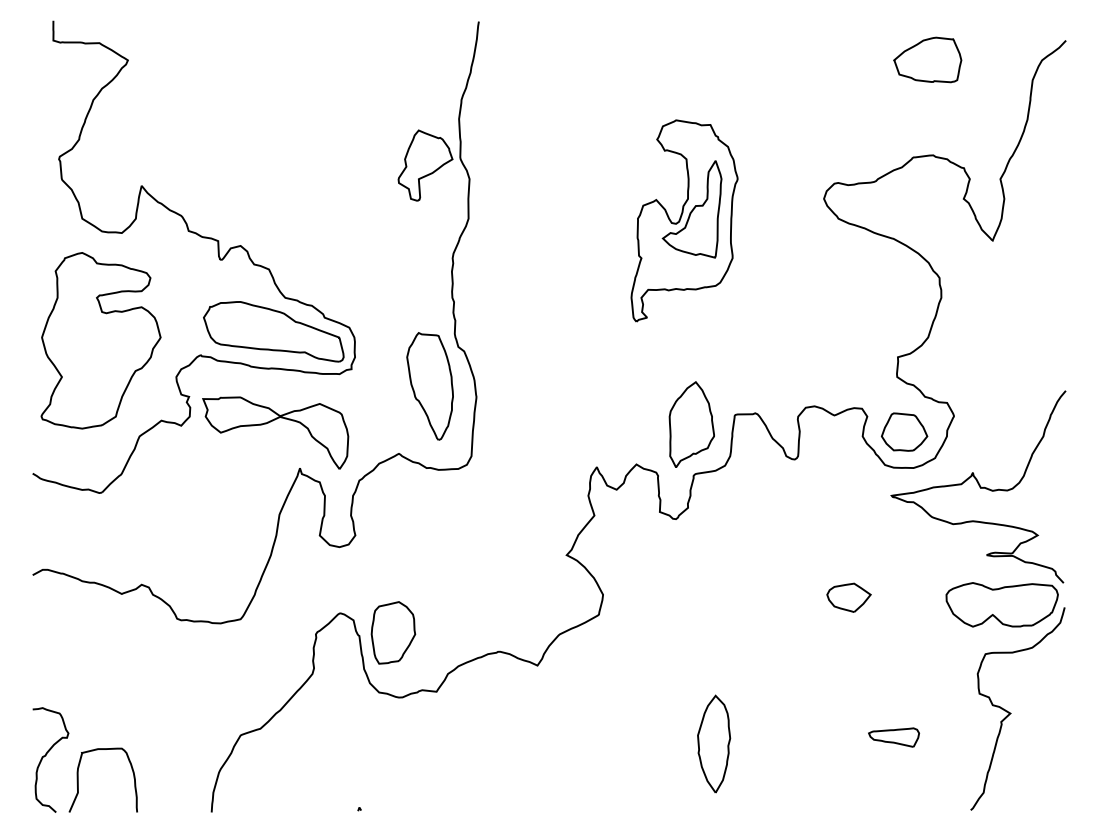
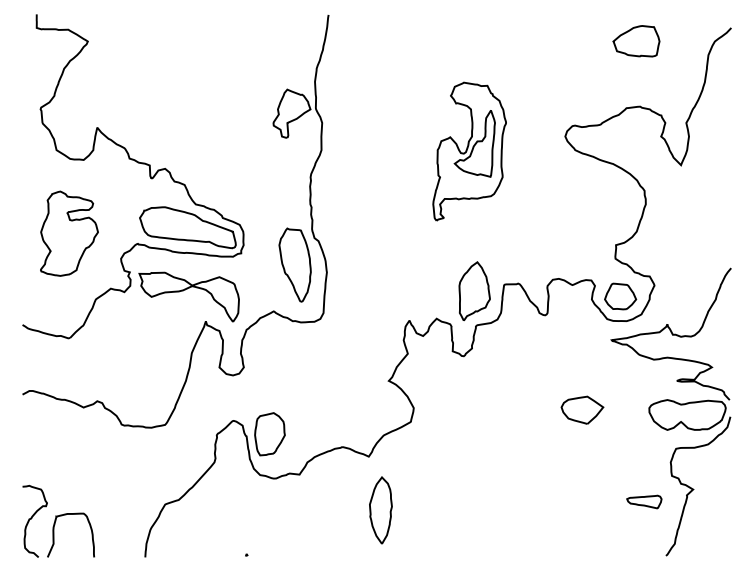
part: (101, 340) -> (69, 233), size x0.7
part: (849, 596) -> (582, 409), size x1.4
part: (894, 736) -> (644, 501), moved
part: (713, 744) -> (380, 510), moved

